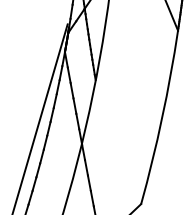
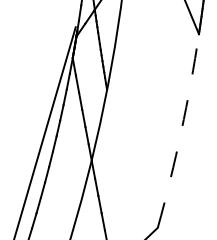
arc: (162, 117) -> (181, 131), solid -> dashed

